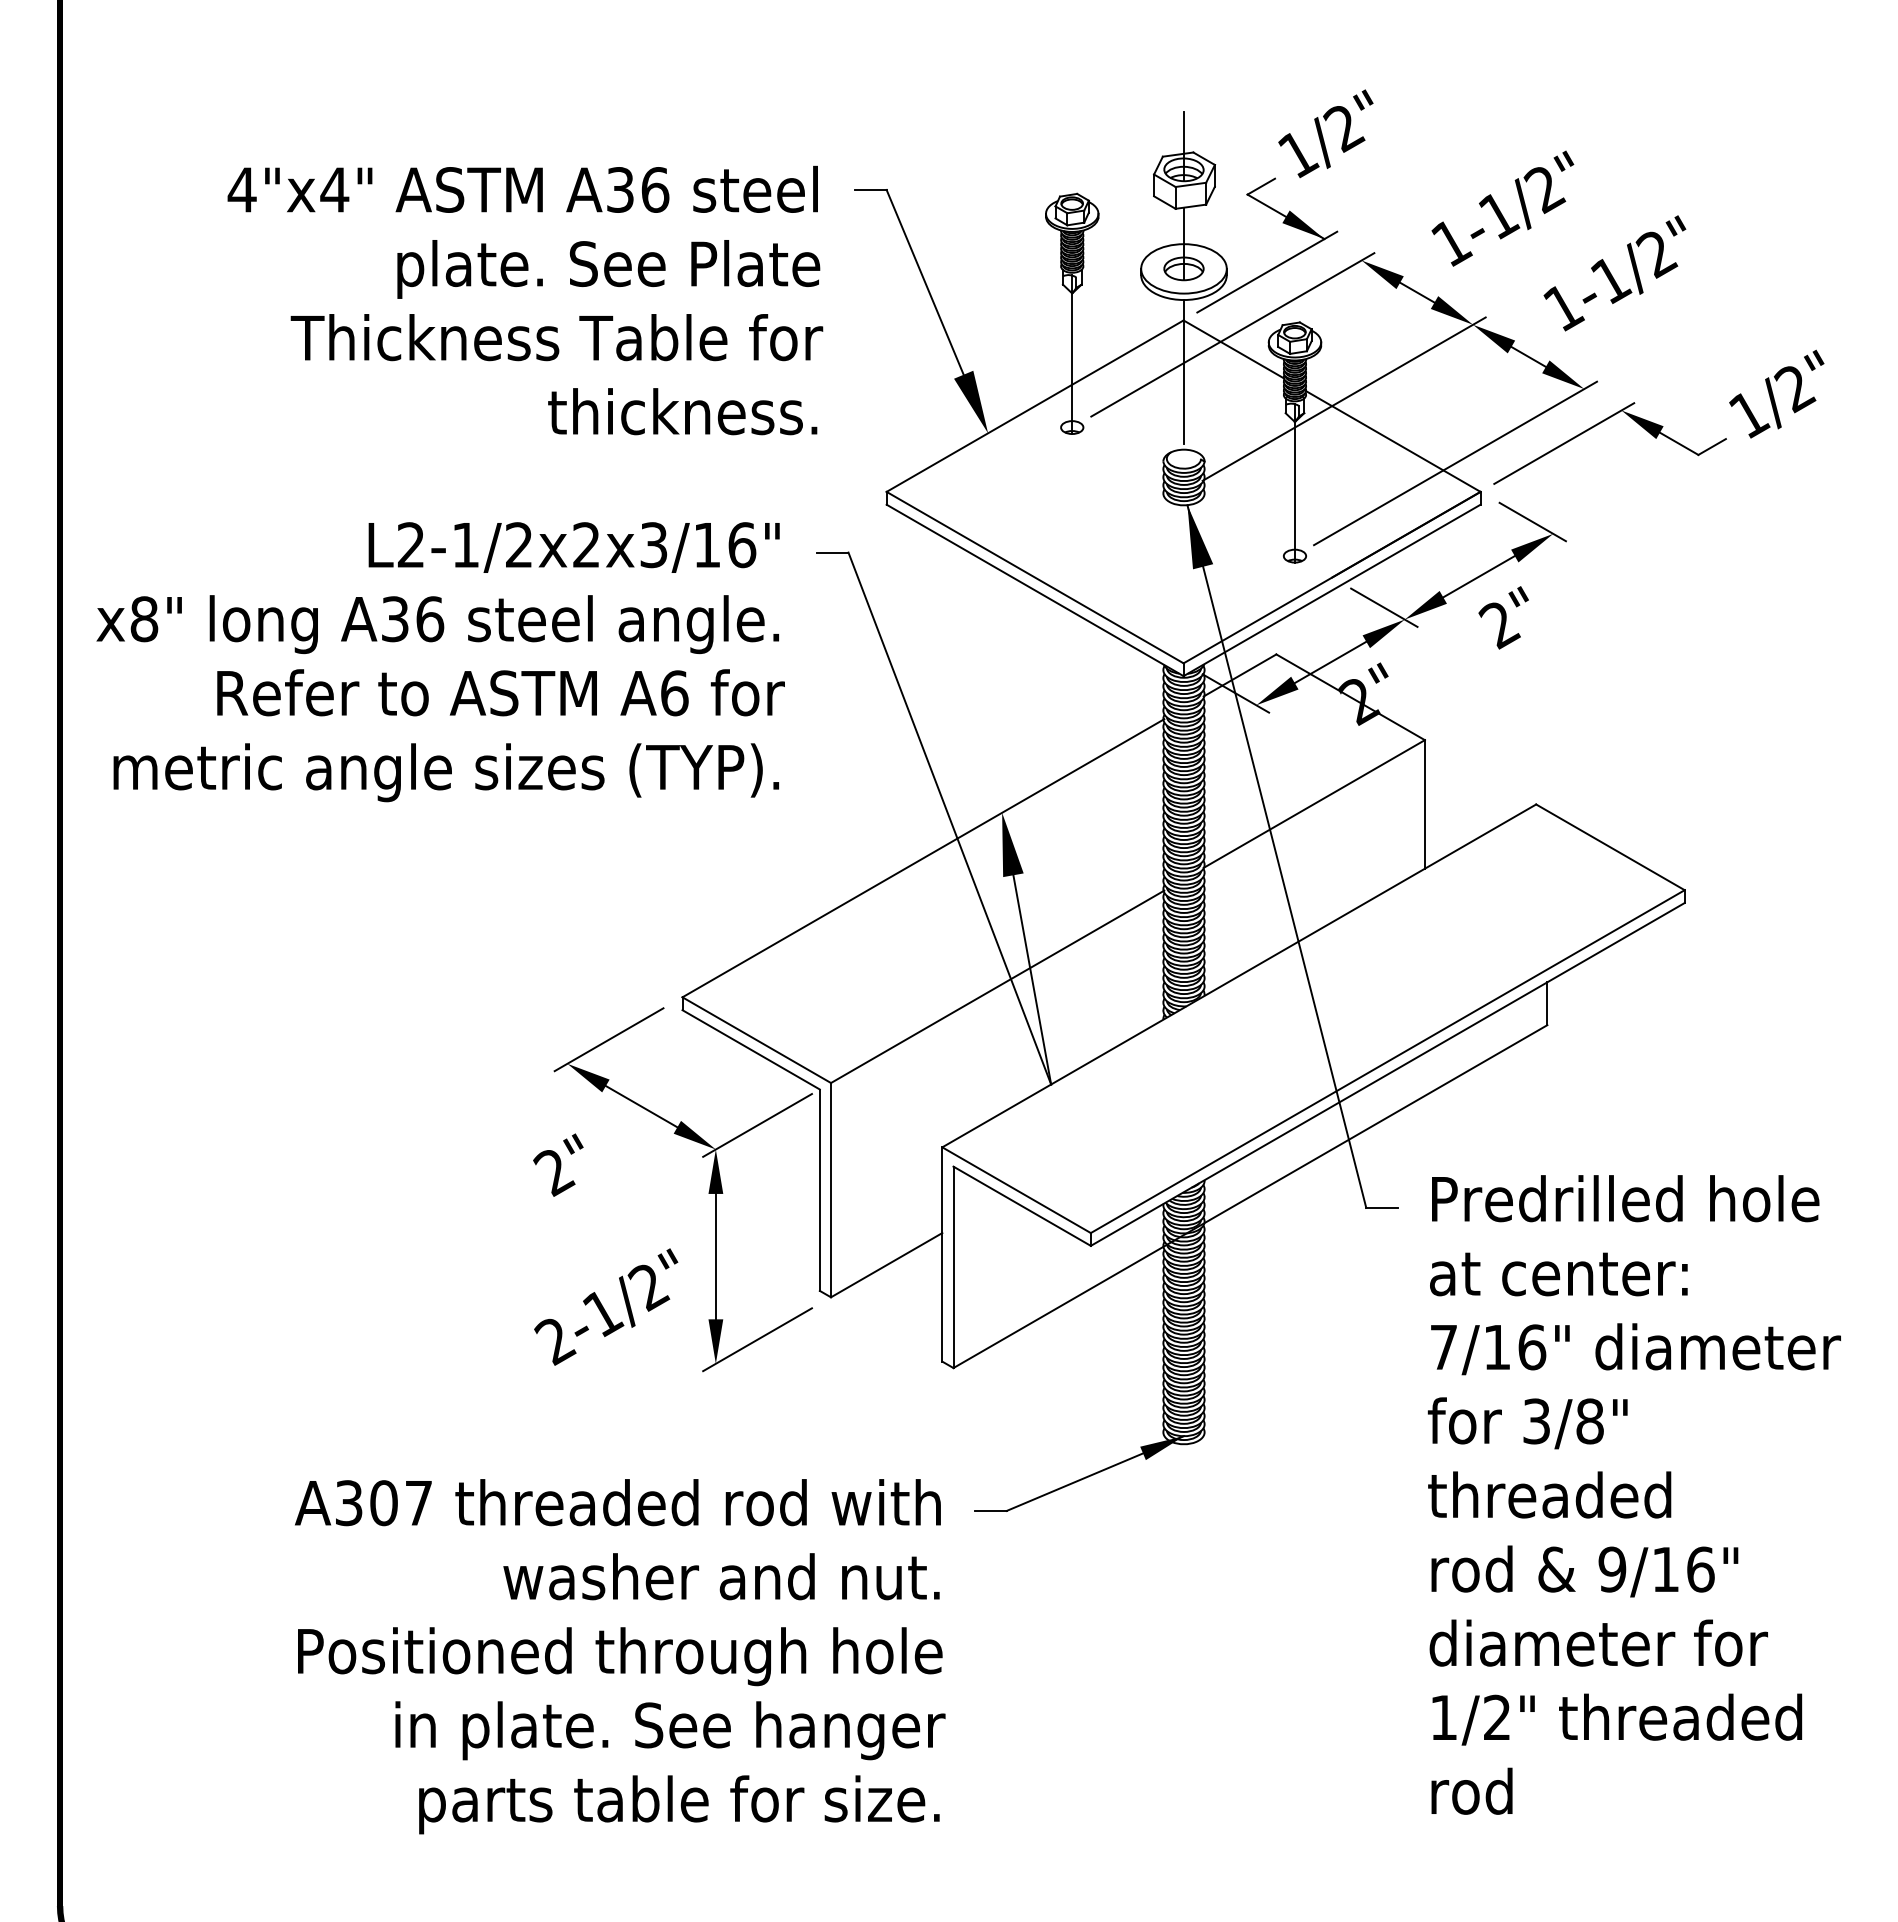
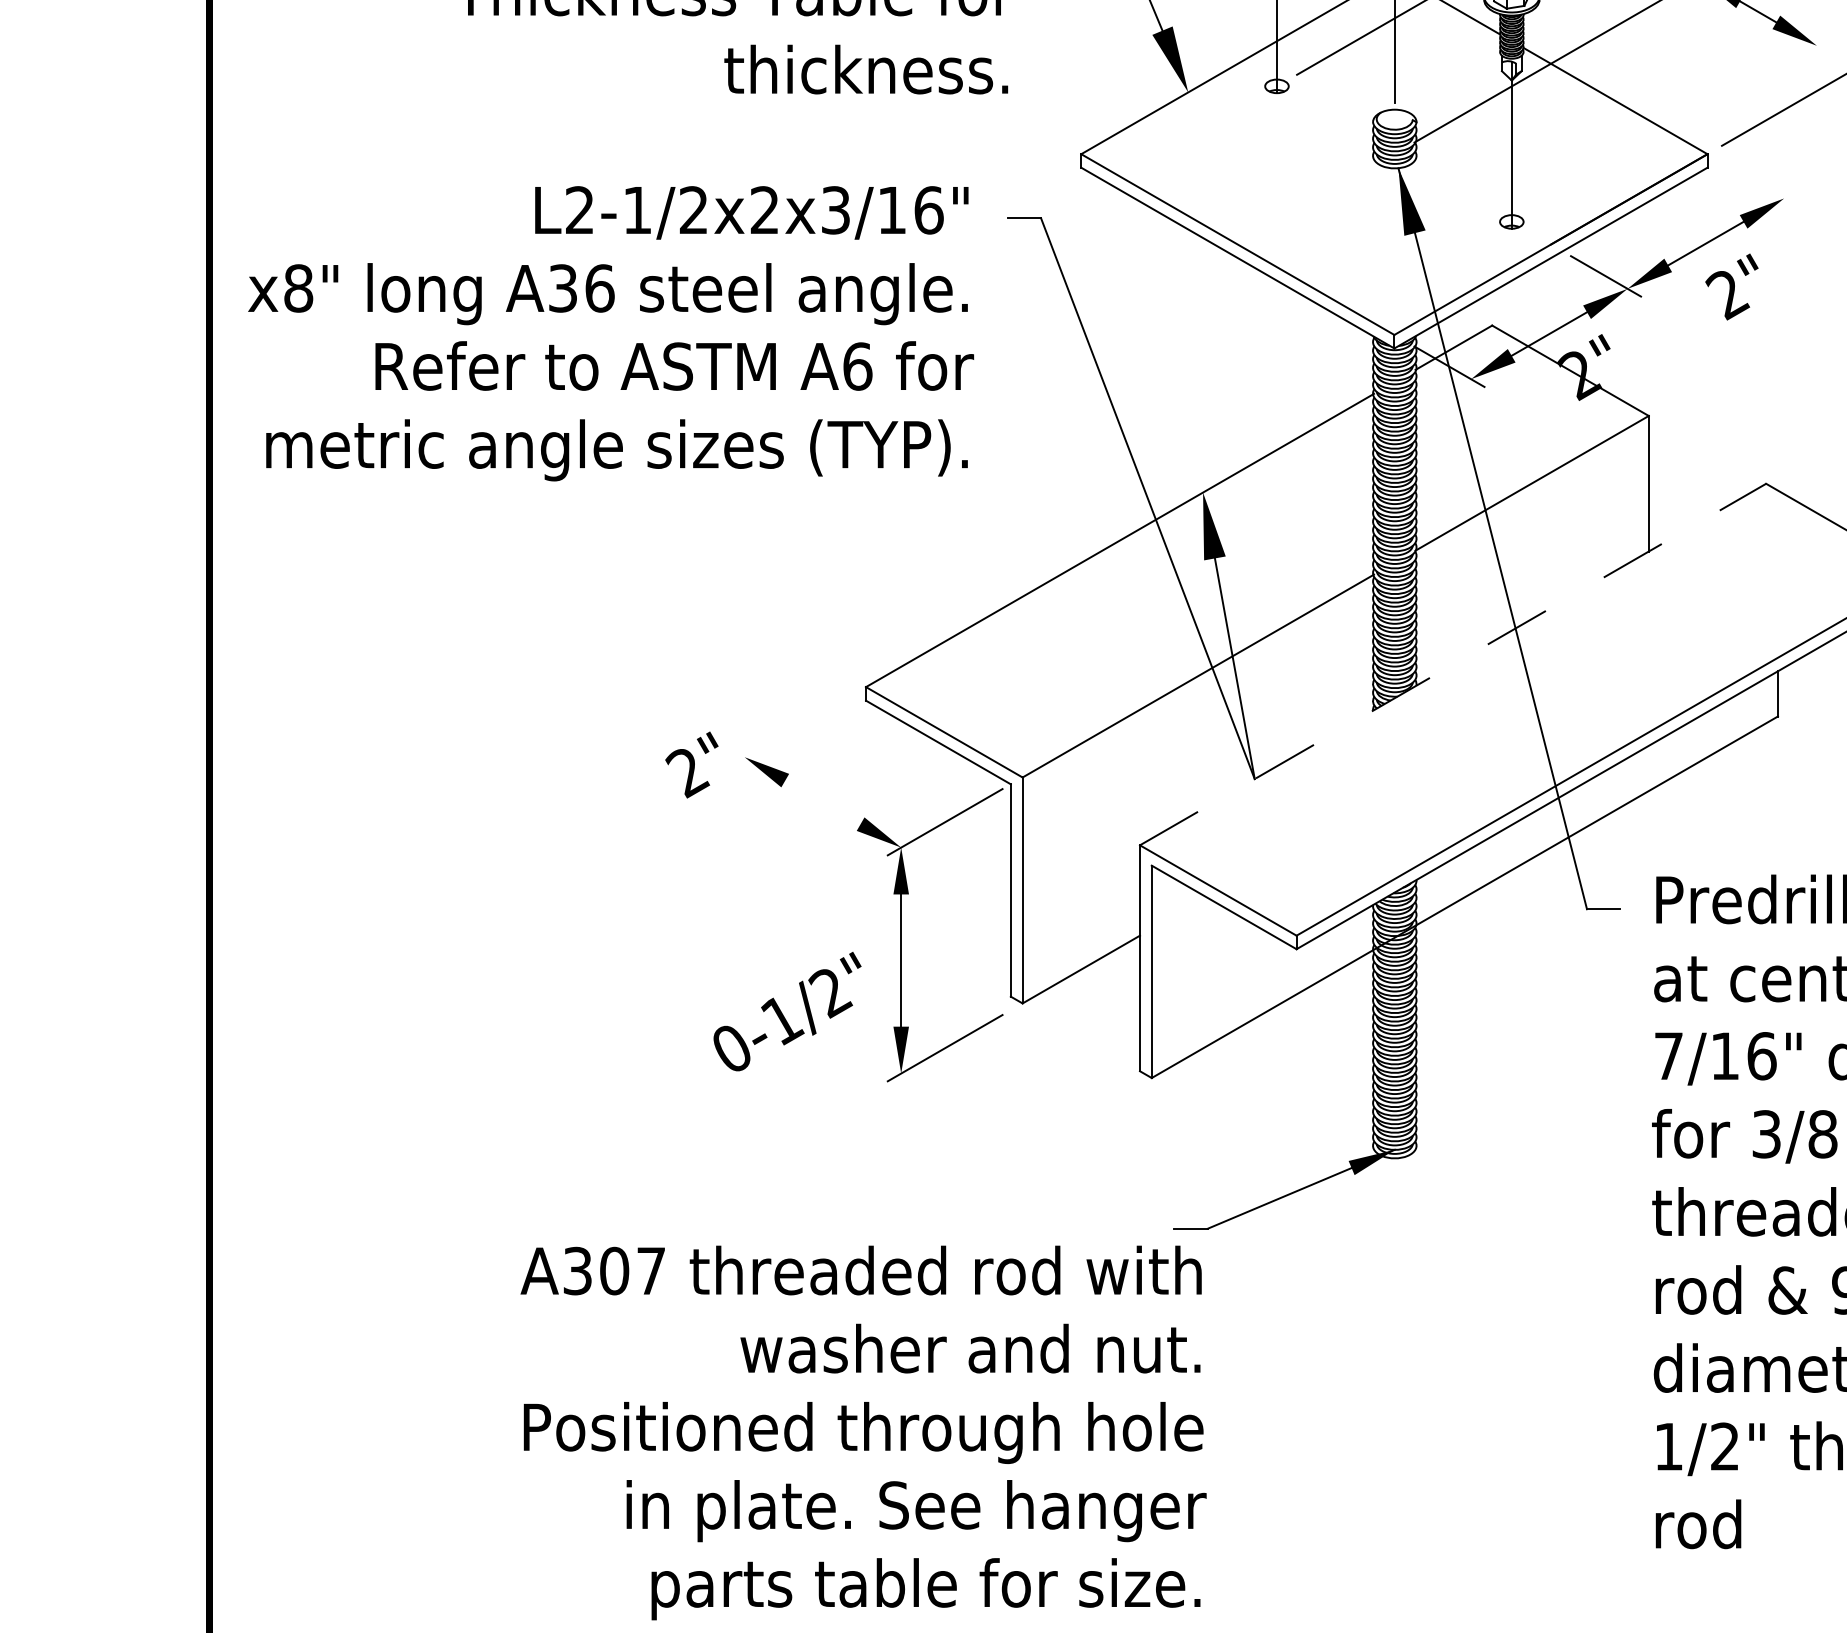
line: (1455, 463) -> (1681, 124), removed
line: (1532, 521) -> (1762, 185), removed
line: (1239, 975) -> (1453, 664), solid -> dashed
line: (608, 1039) -> (787, 731), removed
line: (641, 1106) -> (822, 802), removed
text: (558, 1164) -> (692, 764), moved
text: (555, 1341) -> (732, 1050), 2-1/2" -> 0-1/2"
text: (620, 1656) -> (863, 1432), moved

